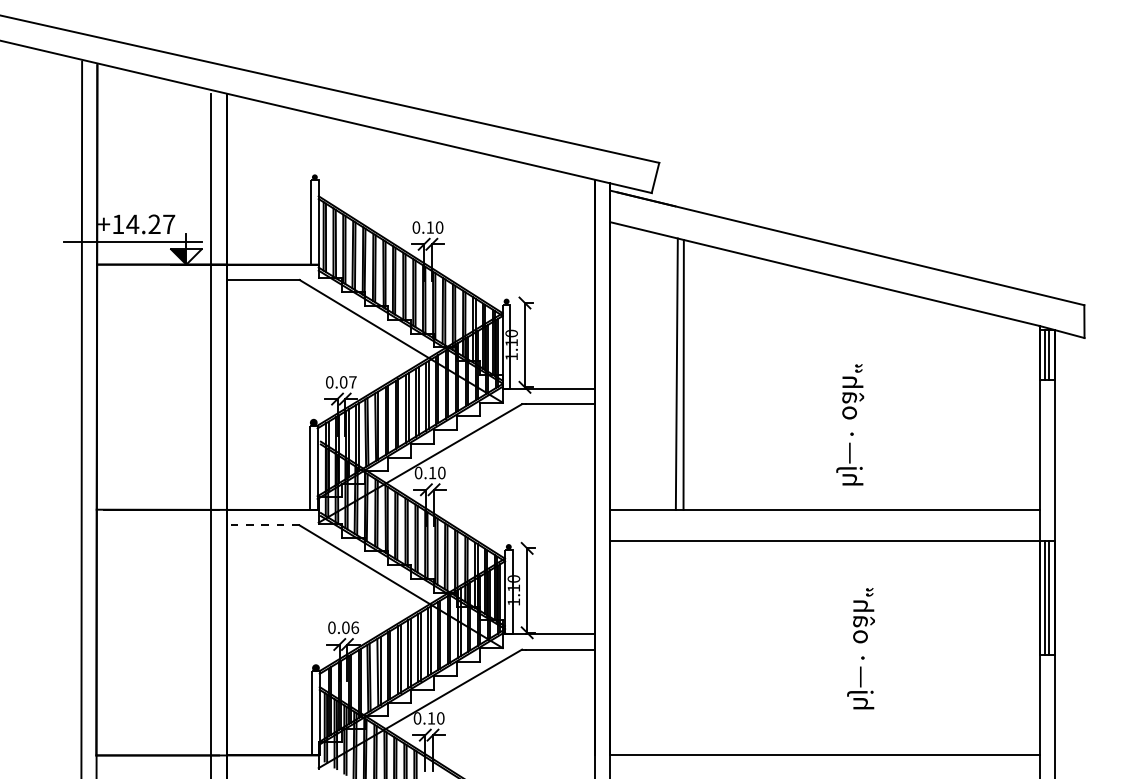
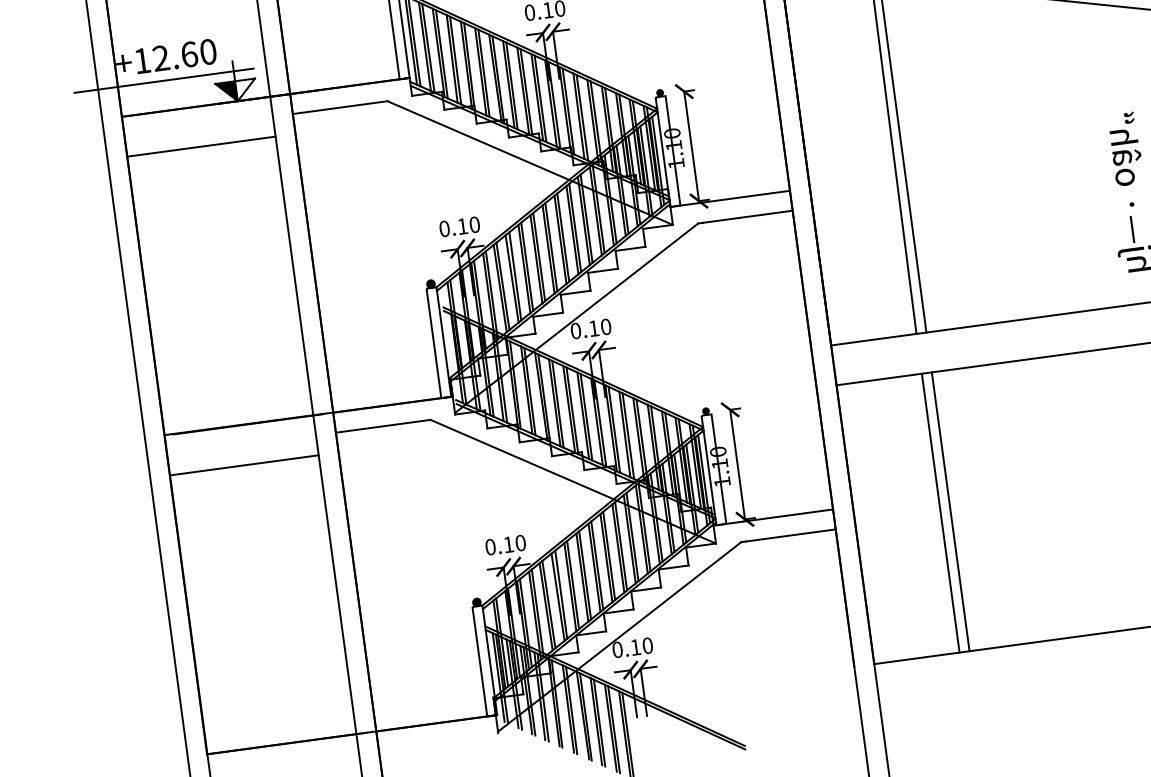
text: (150, 224) -> (184, 55), +14.27 -> +12.60
line: (154, 295) -> (201, 146), added
text: (347, 382) -> (467, 225), 0.07 -> 0.10
line: (262, 525) -> (382, 426), dashed -> solid
line: (153, 540) -> (243, 465), added
text: (350, 627) -> (514, 543), 0.06 -> 0.10
line: (675, 647) -> (940, 512), added
line: (683, 647) -> (950, 511), added

